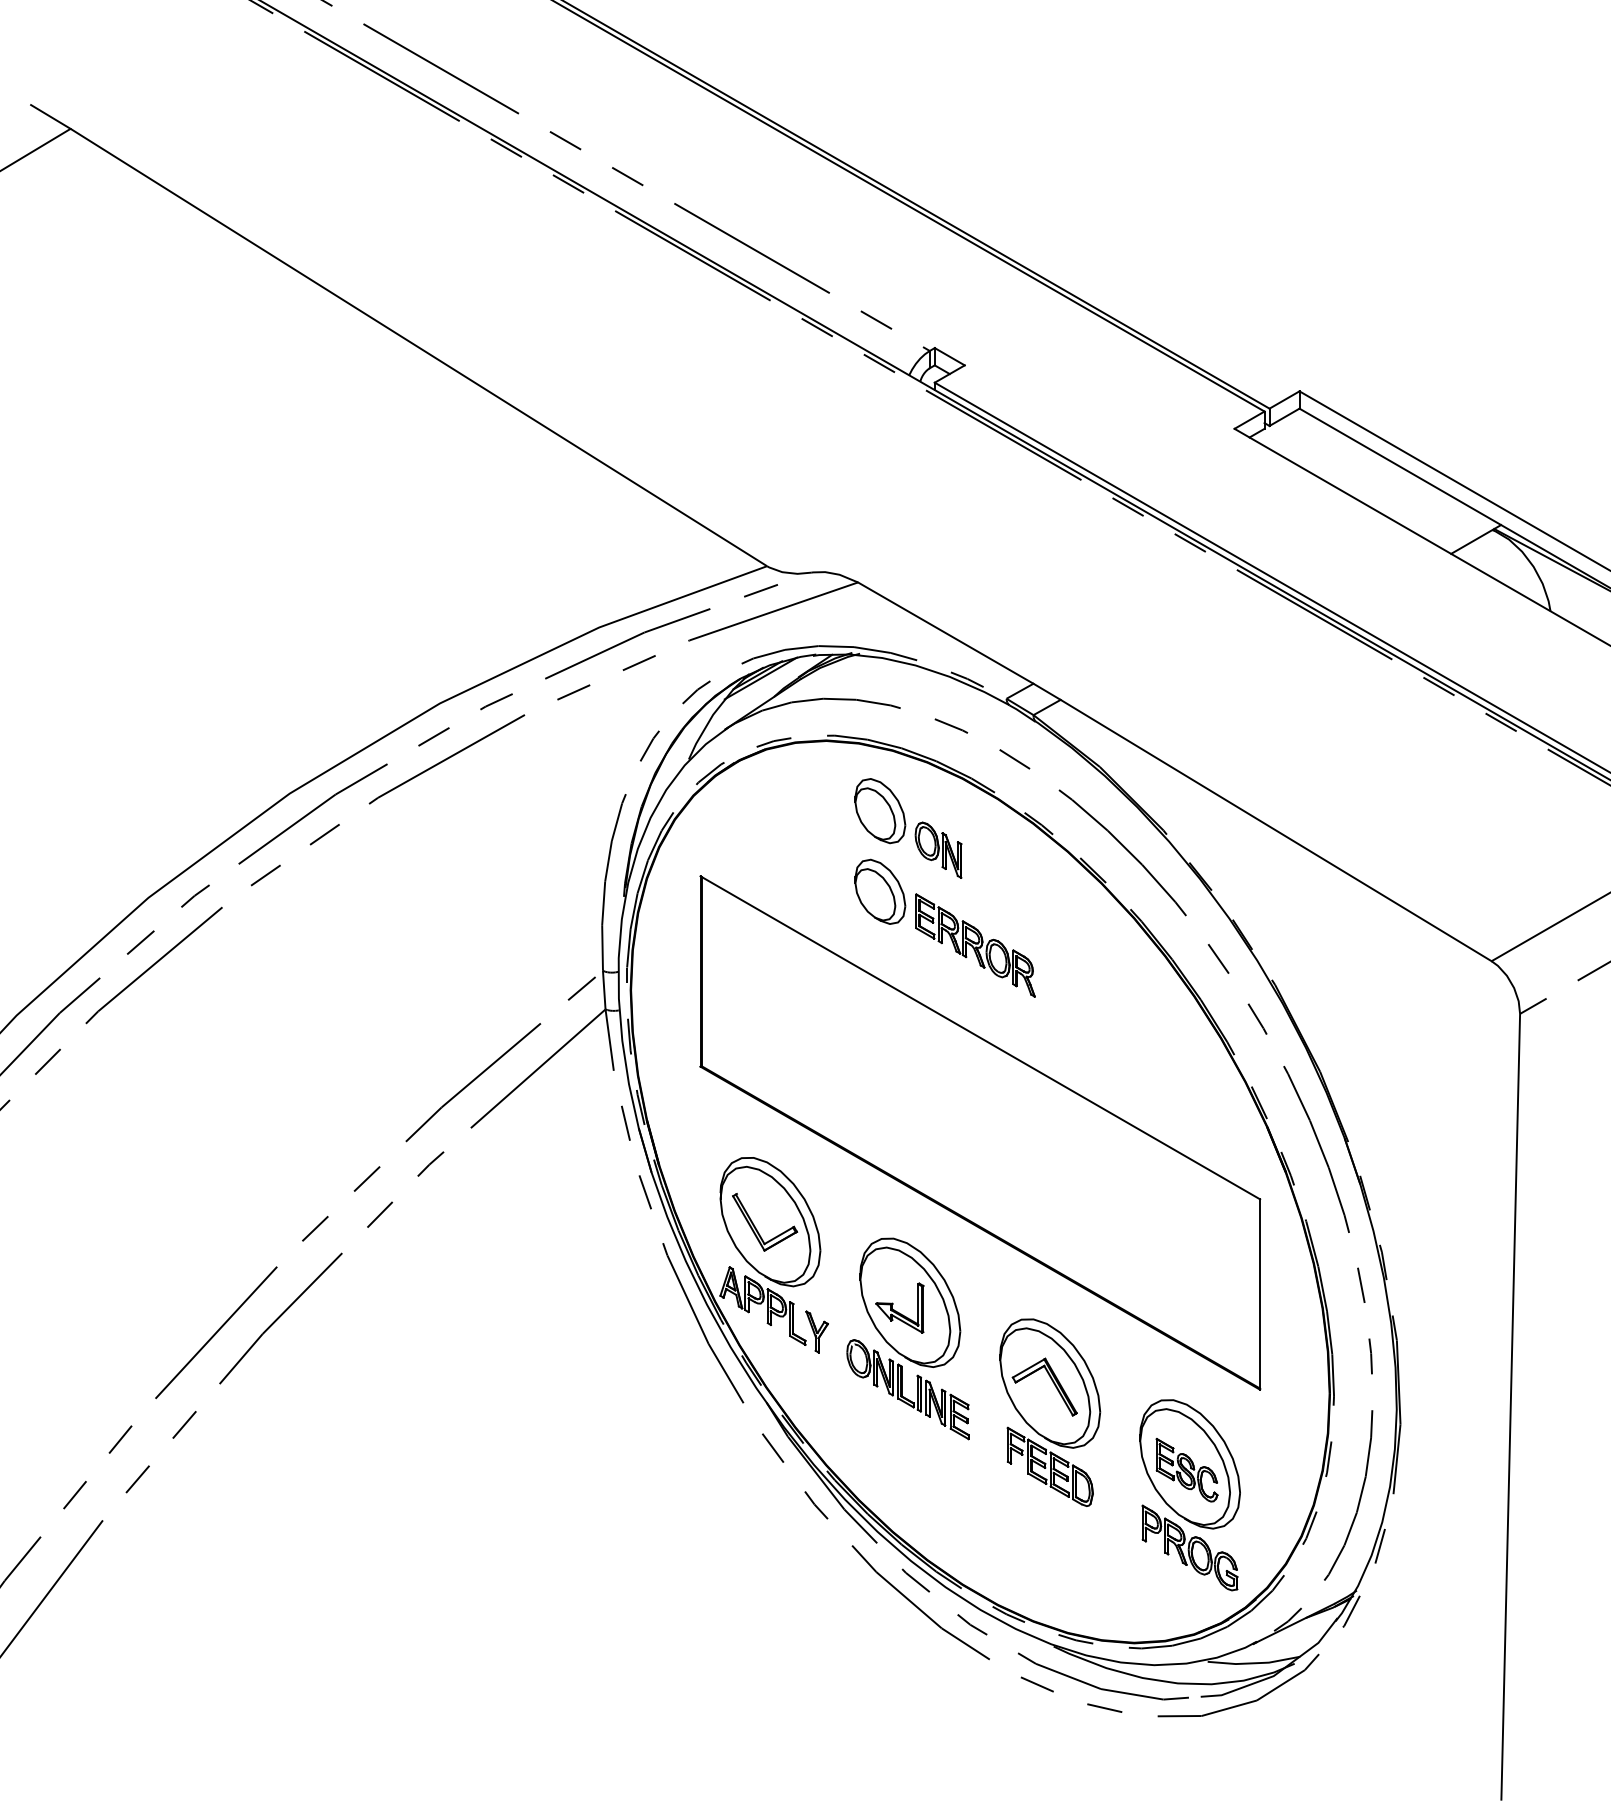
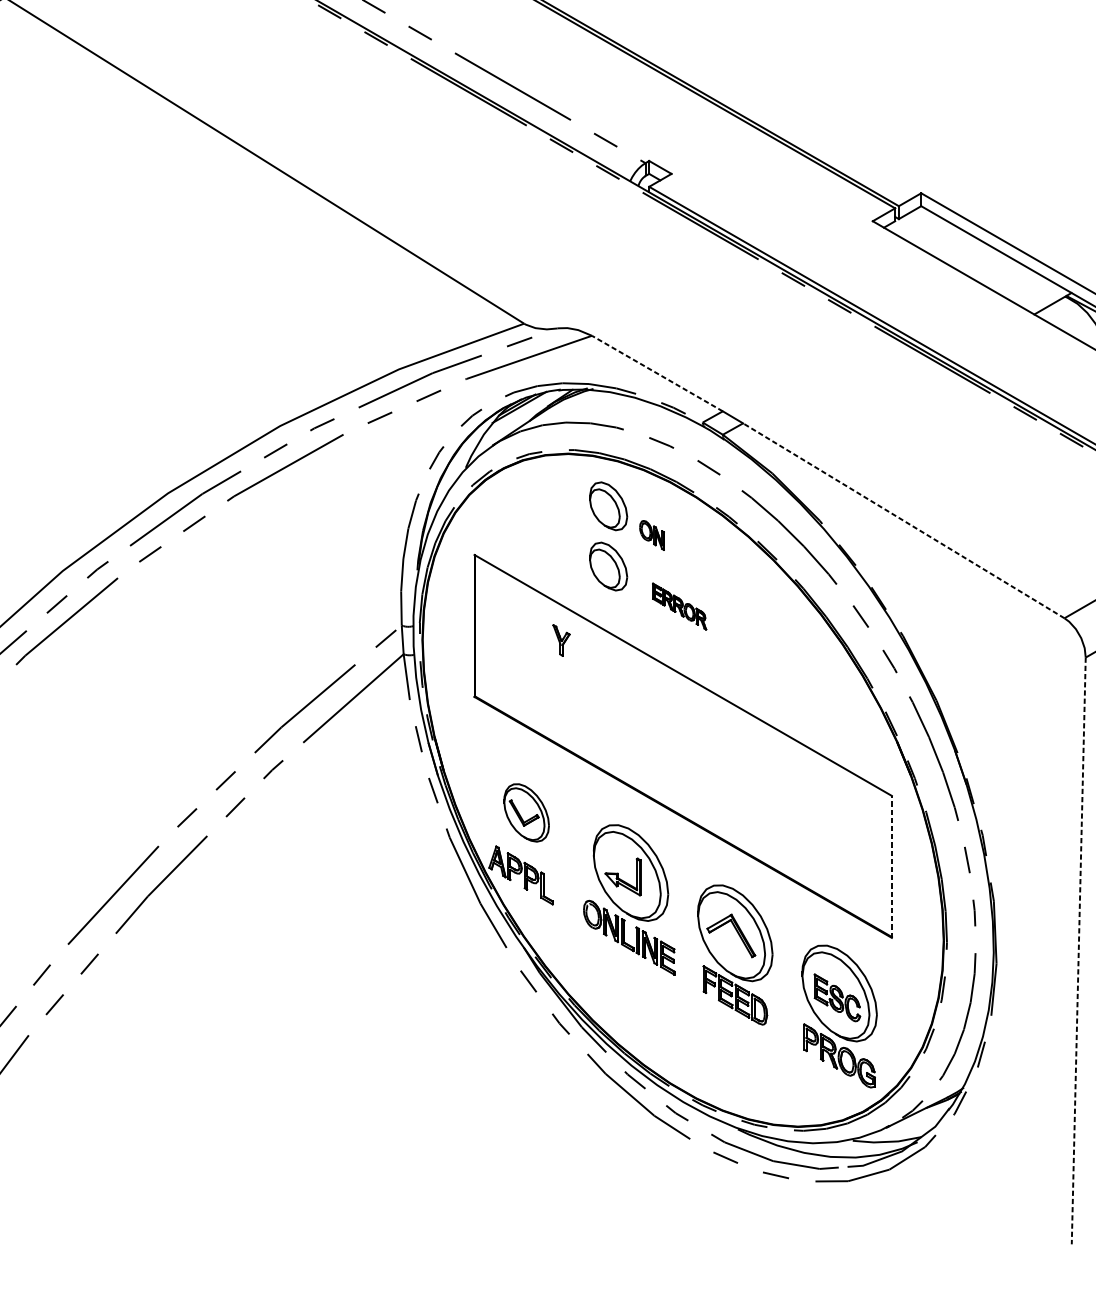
line: (945, 632) -> (657, 373), solid -> dashed
line: (1276, 830) -> (904, 520), solid -> dashed
part: (938, 849) -> (651, 534), size x0.7
part: (975, 945) -> (679, 606), size x0.6
part: (770, 1222) -> (526, 813), size x0.6
line: (1260, 1294) -> (892, 866), solid -> dashed
part: (816, 1331) -> (561, 640), moved
line: (1510, 1407) -> (1078, 951), solid -> dashed

